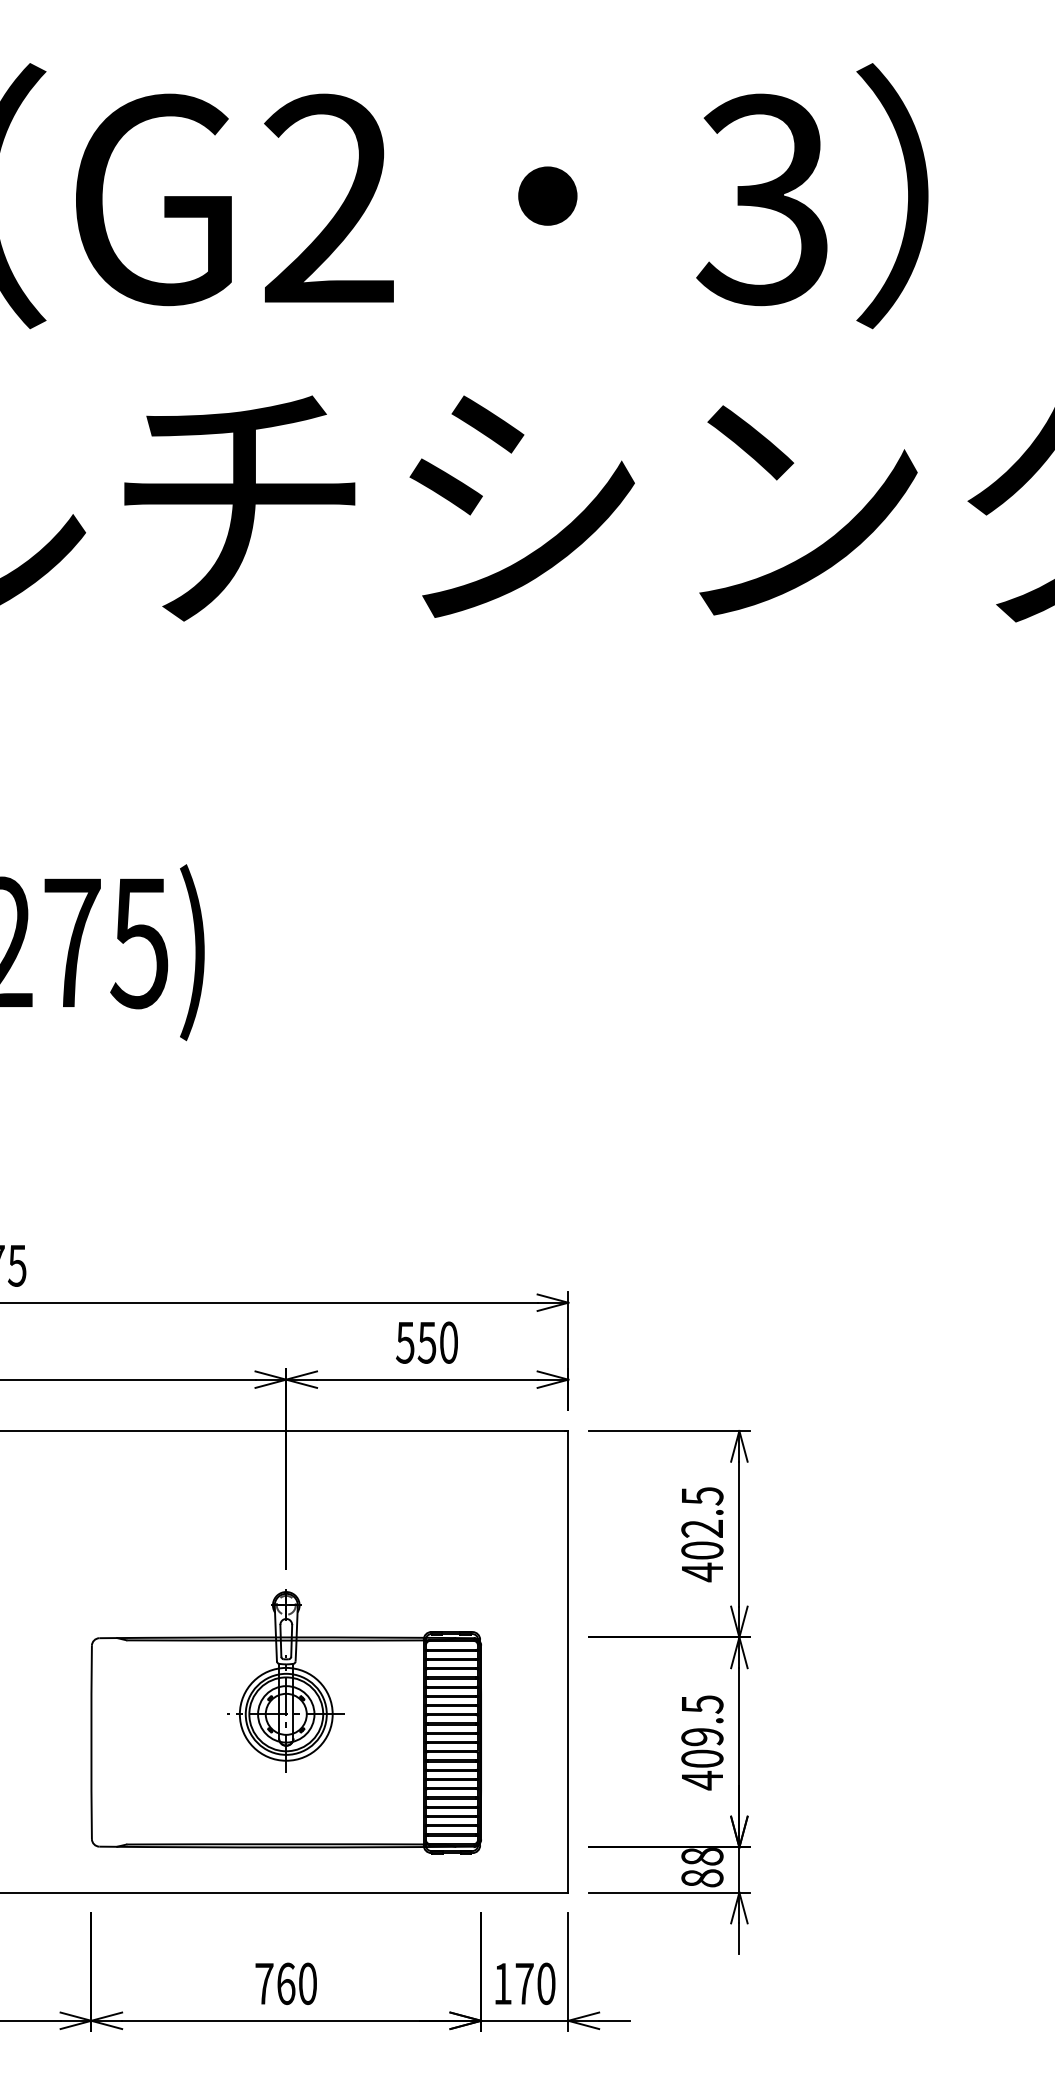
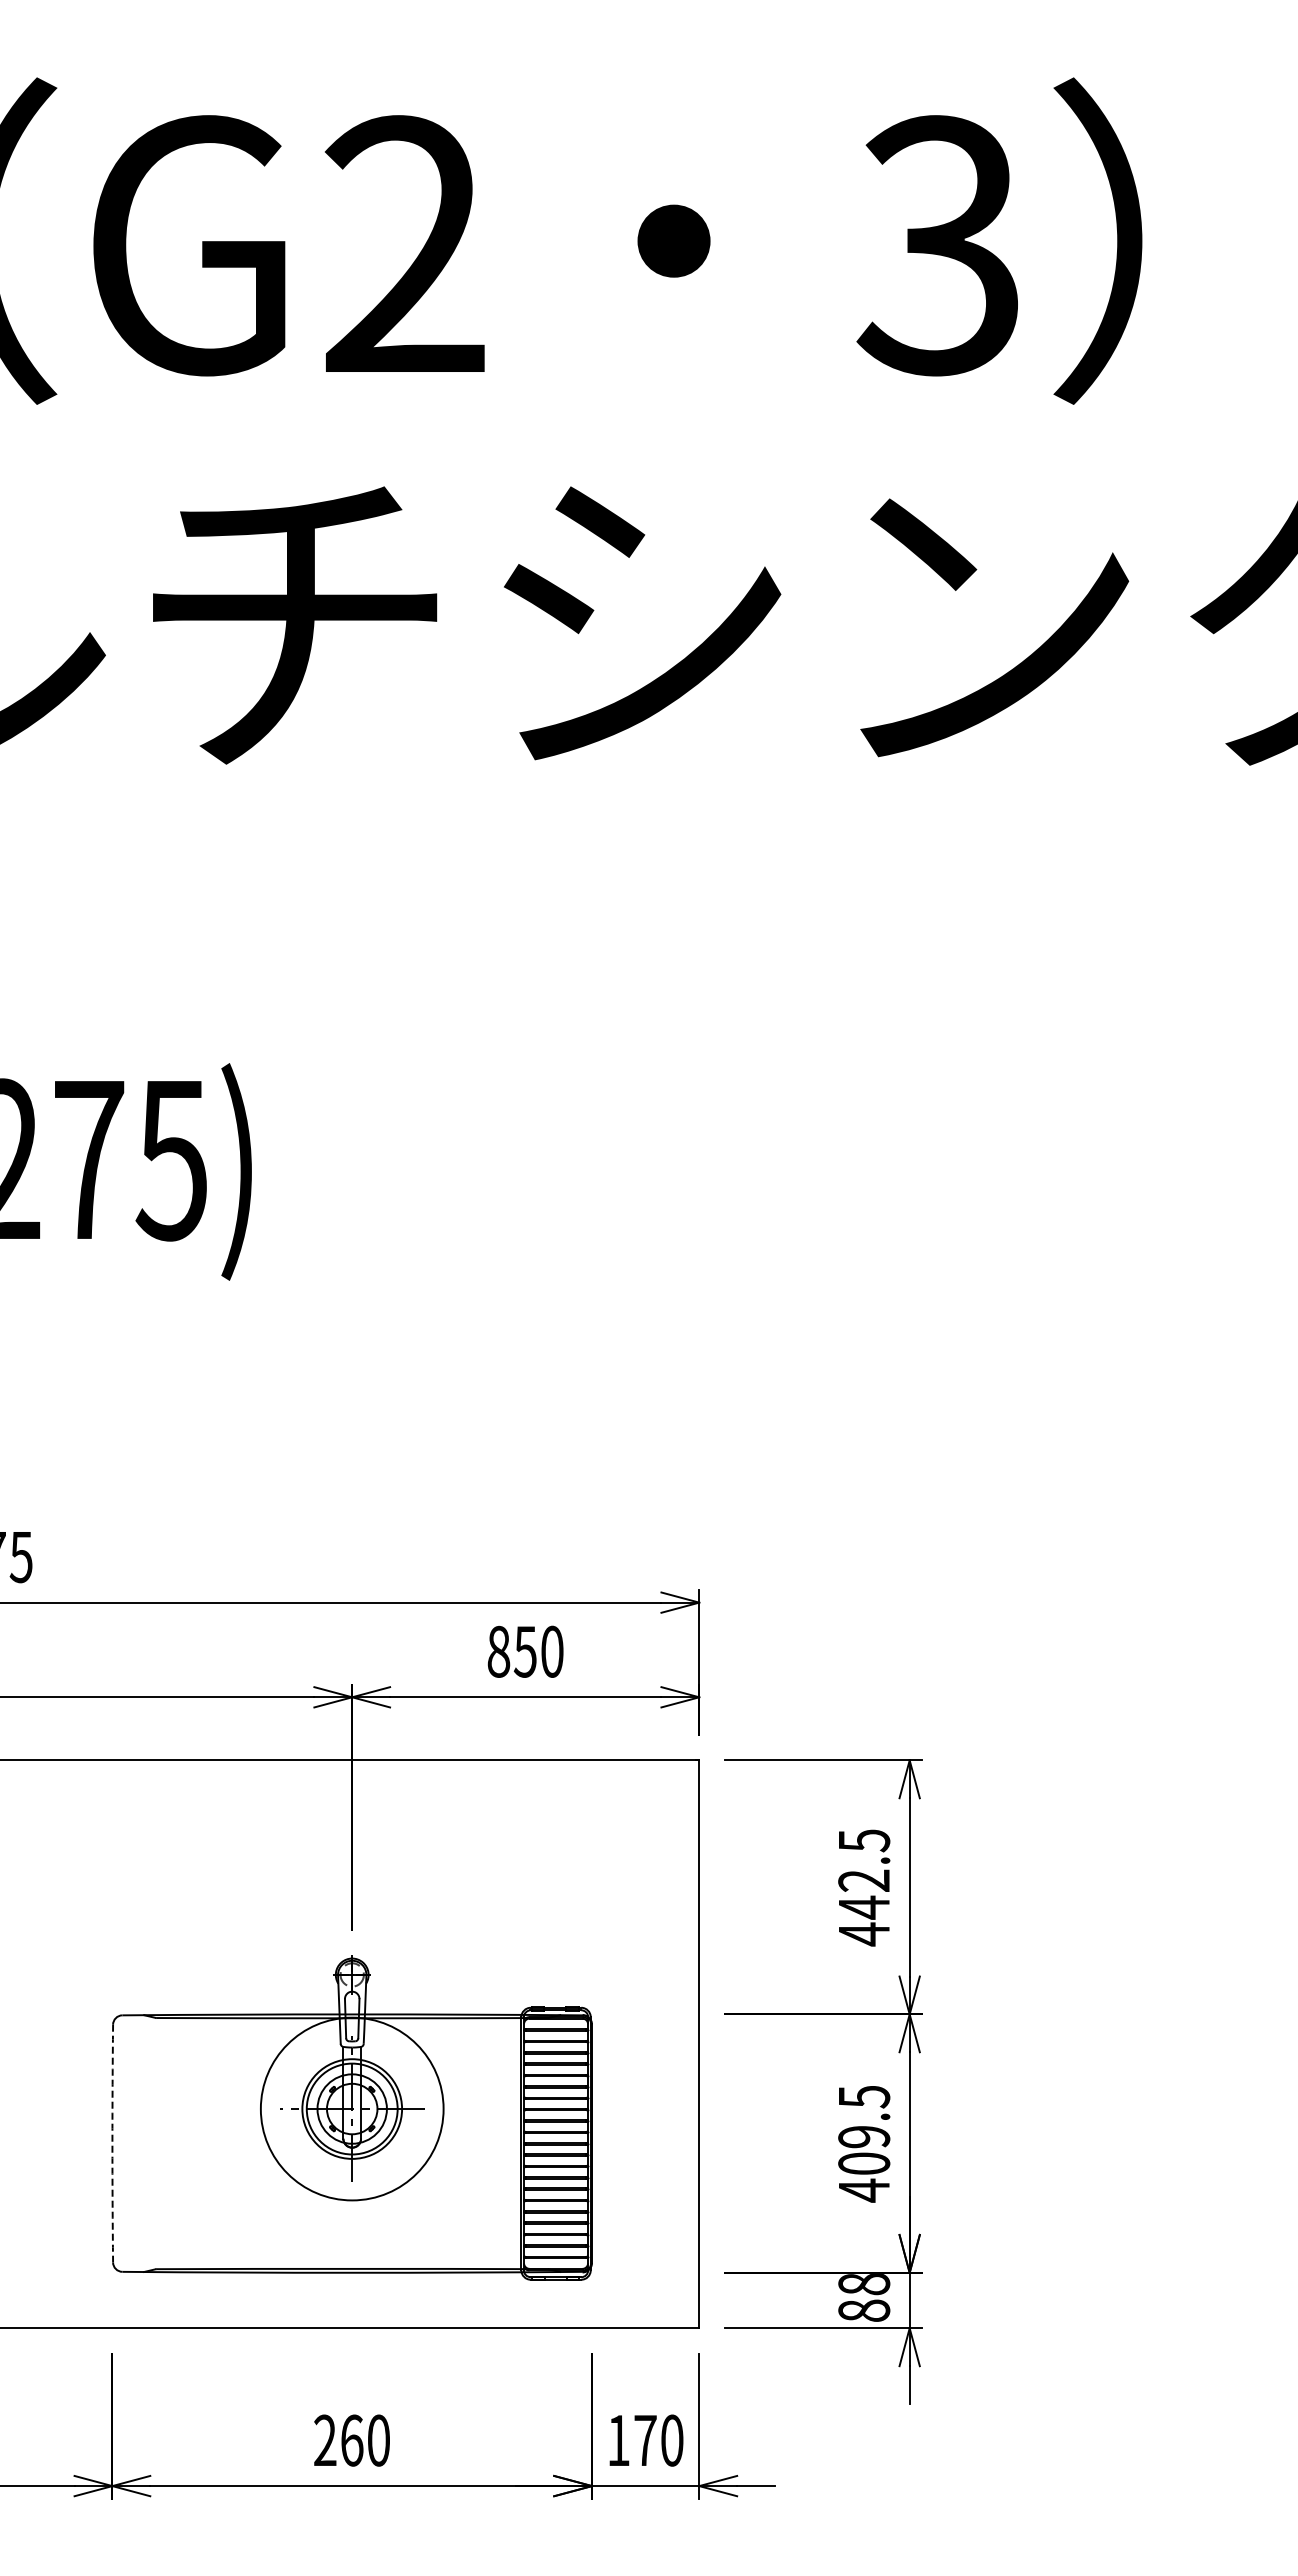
text: (405, 1342) -> (498, 1651), 550 -> 850
text: (702, 1550) -> (864, 1907), 402.5 -> 442.5
circle: (286, 1713) -> (352, 2108), size x1.6
arc: (91, 1742) -> (112, 2143), solid -> dashed
text: (264, 1982) -> (325, 2439), 760 -> 260

